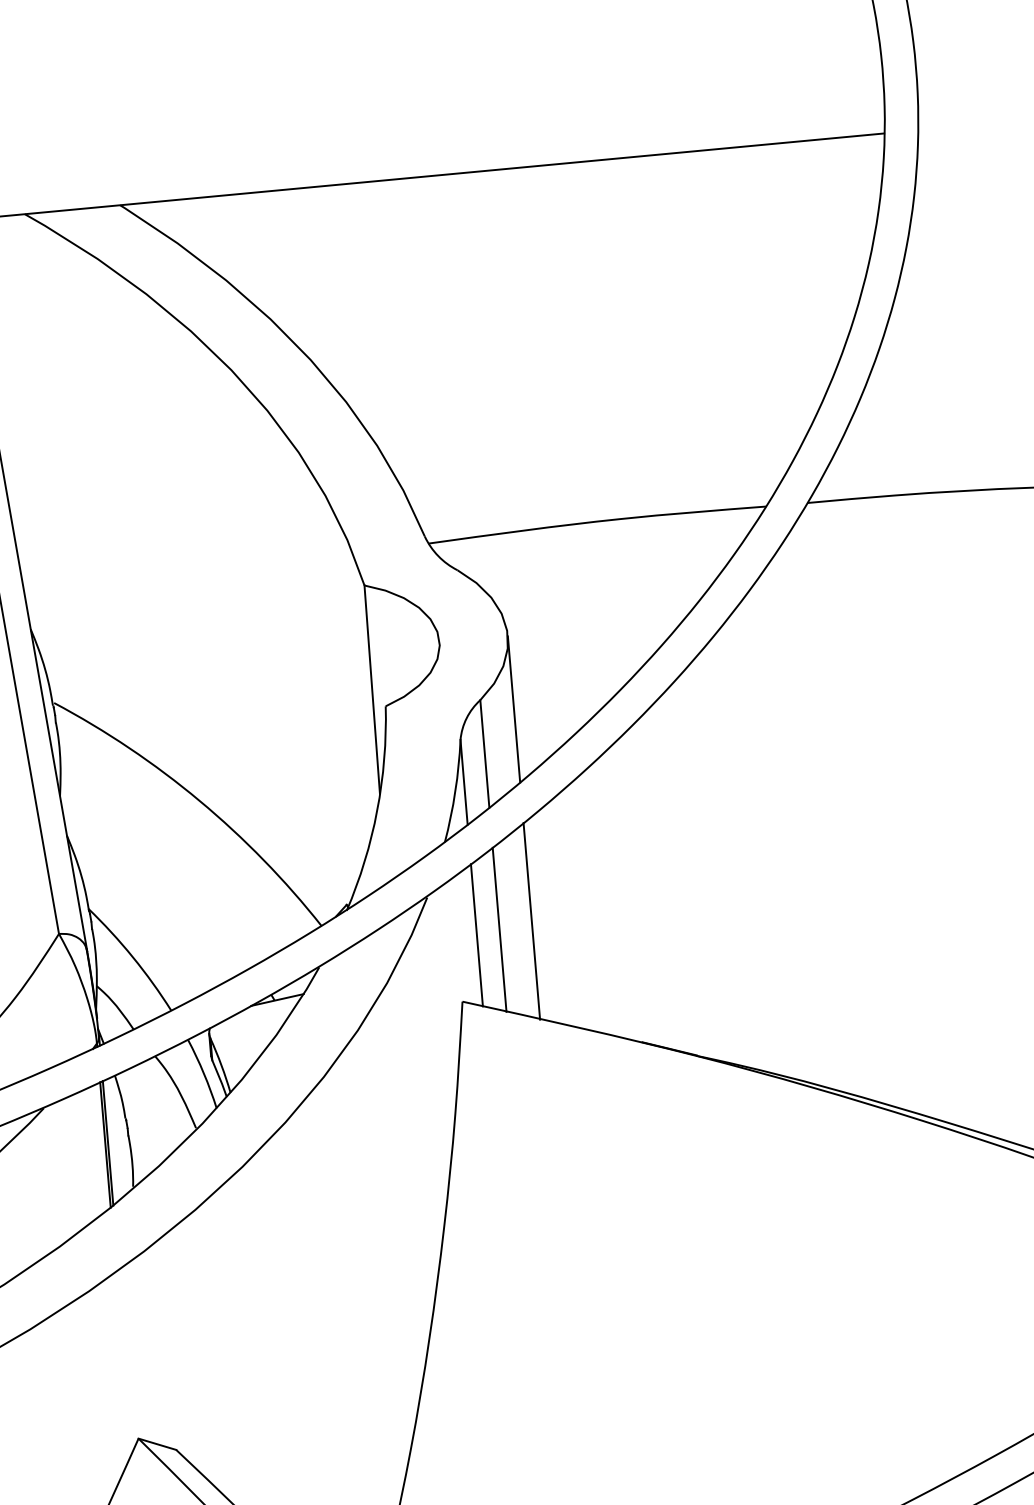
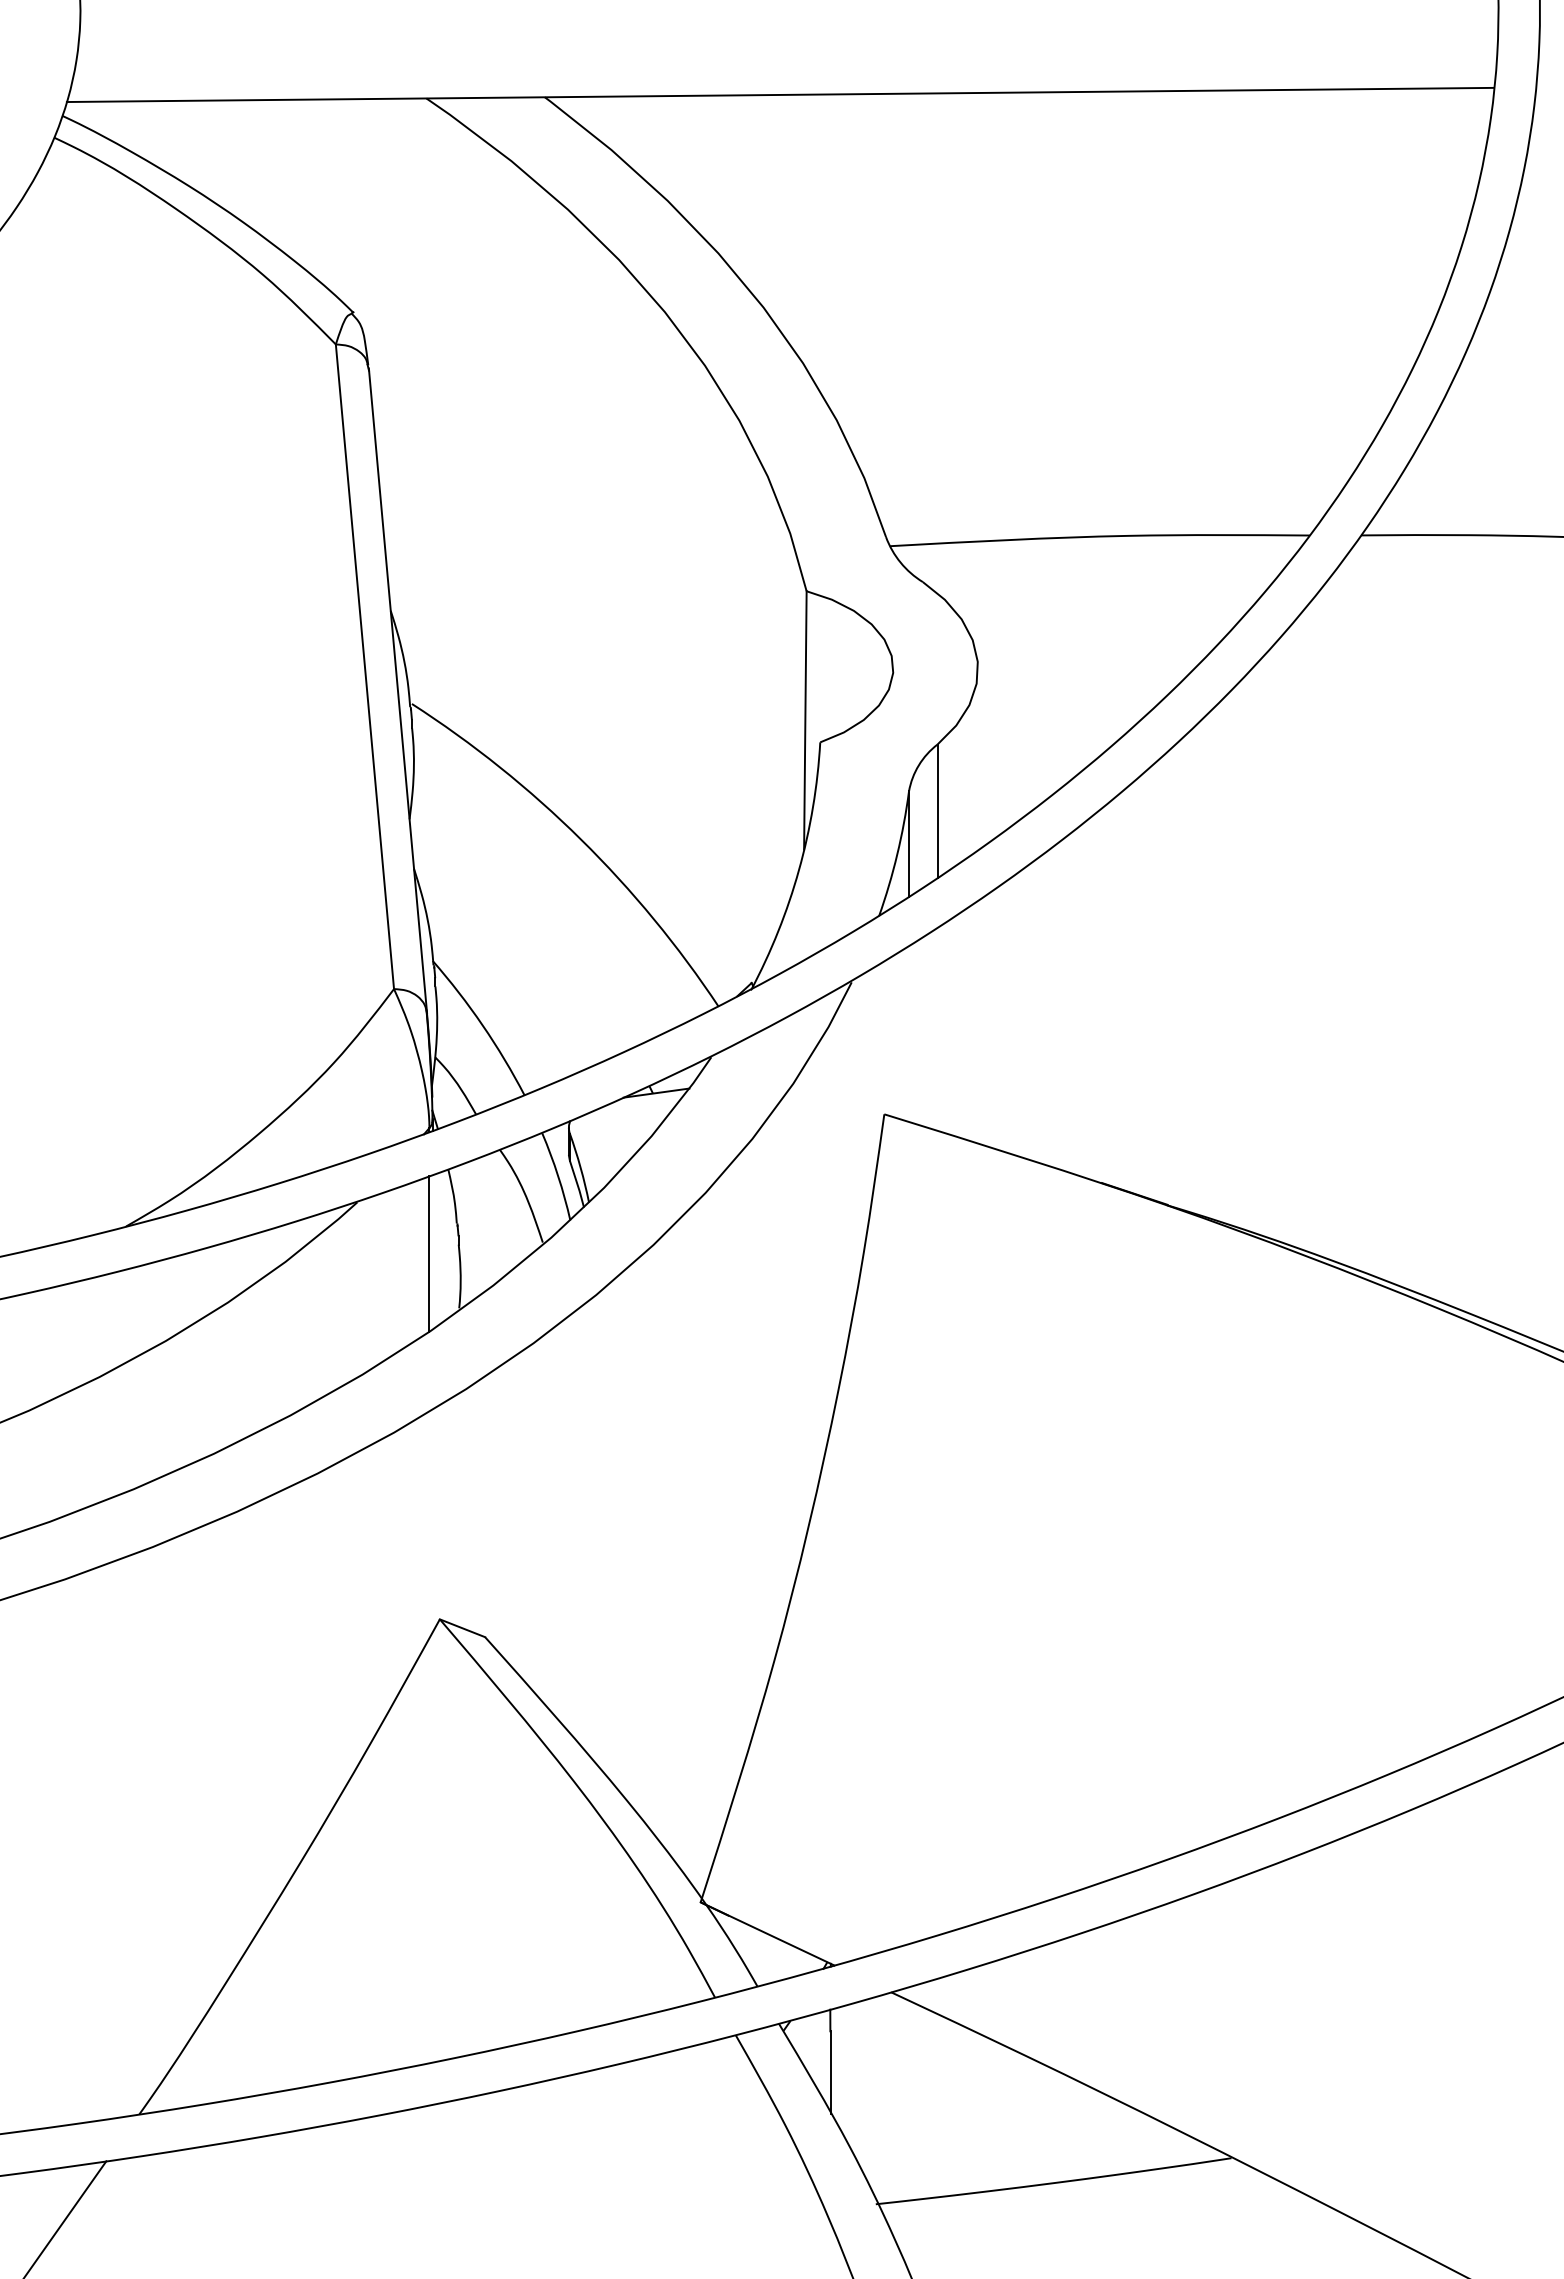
line: (514, 709) -> (978, 759), removed
line: (532, 921) -> (978, 1022), removed
line: (499, 929) -> (937, 1029), removed
line: (477, 934) -> (909, 1033), removed
line: (107, 1142) -> (432, 1251), removed

